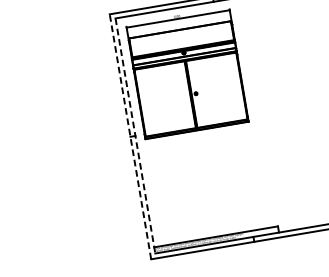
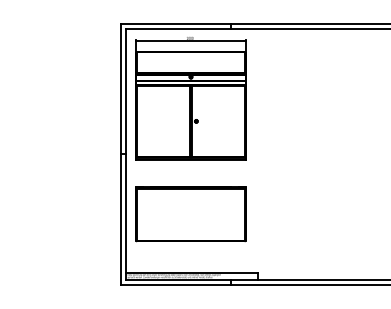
line: (135, 135) -> (126, 154), dashed -> solid
line: (130, 136) -> (120, 154), dashed -> solid
part: (205, 182) -> (190, 214), added

